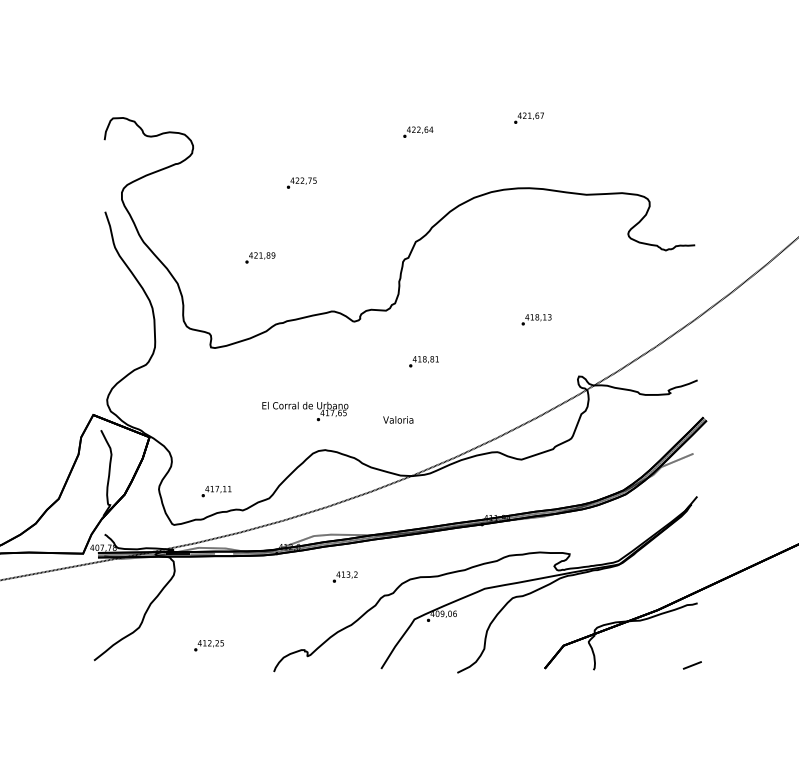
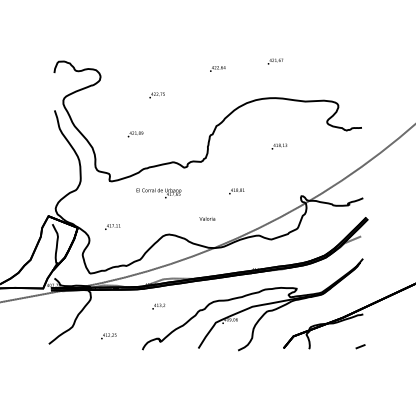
text: (536, 319) -> (279, 146), moved
text: (423, 361) -> (236, 191), moved
text: (304, 411) -> (158, 193), moved
text: (216, 490) -> (112, 226), moved
text: (344, 576) -> (158, 306), moved

